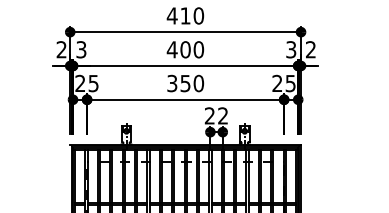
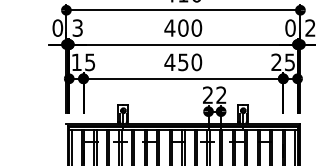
text: (61, 49) -> (57, 27), 2 -> 0
text: (291, 49) -> (290, 27), 3 -> 0
text: (80, 82) -> (76, 61), 25 -> 15
text: (171, 83) -> (169, 62), 350 -> 450

